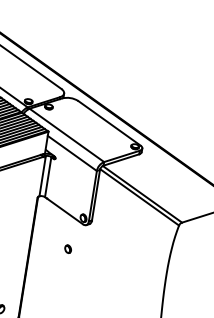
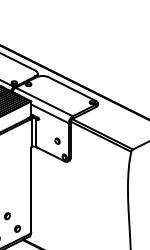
part: (68, 248) -> (57, 140), moved

